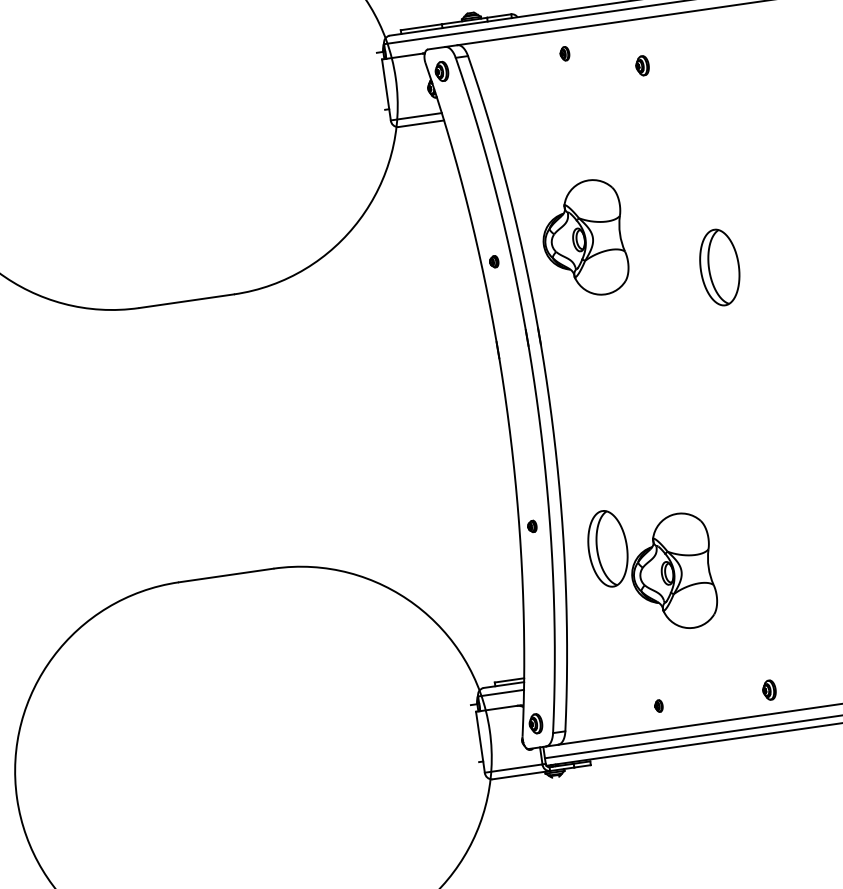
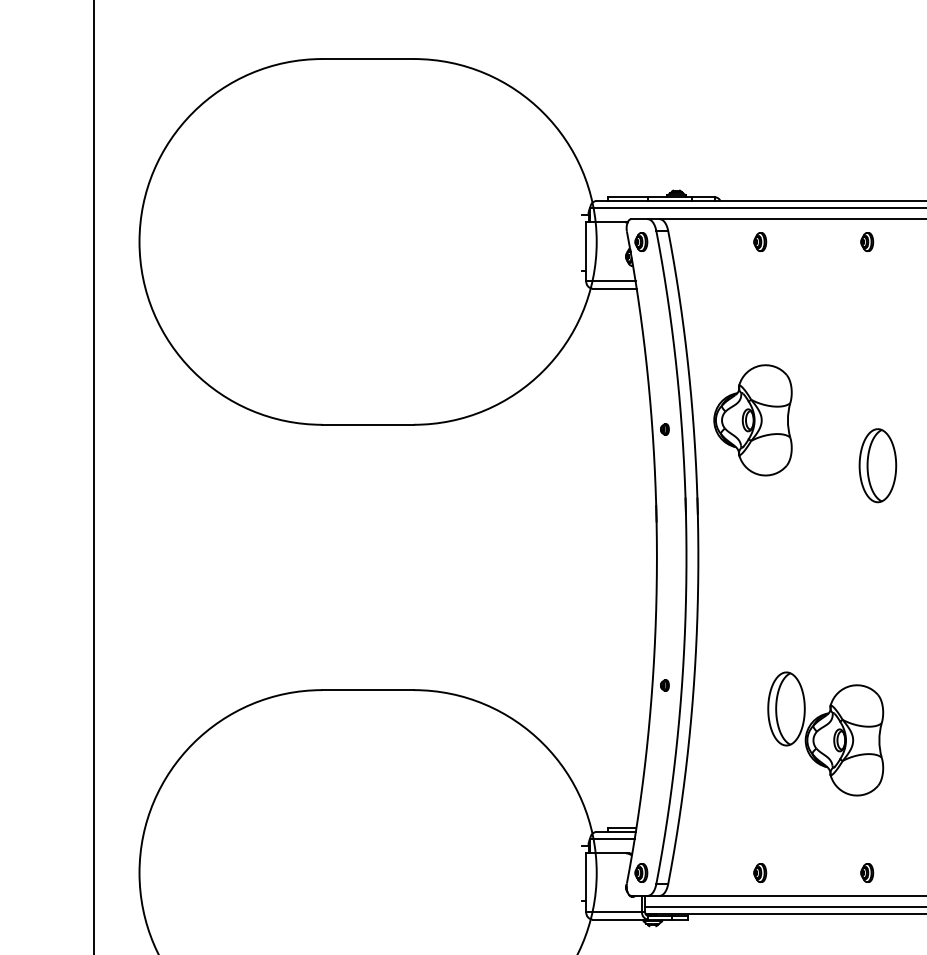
part: (565, 53) -> (760, 241), size x1.43
part: (642, 65) -> (867, 241), moved
part: (651, 568) -> (825, 733), moved
part: (659, 705) -> (760, 872), size x1.67

